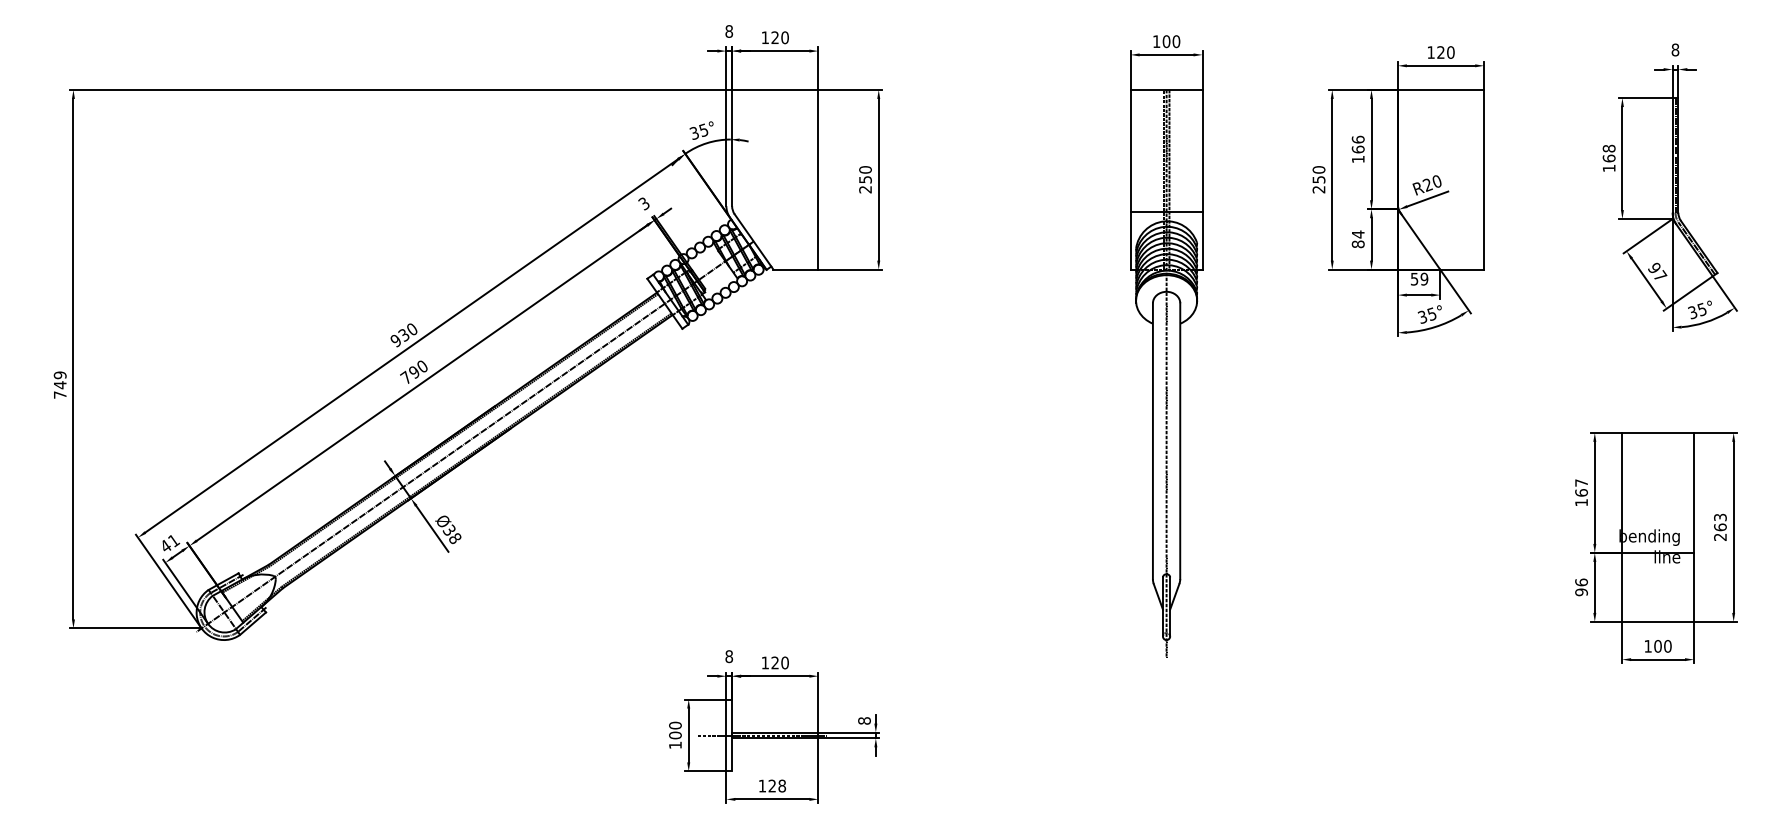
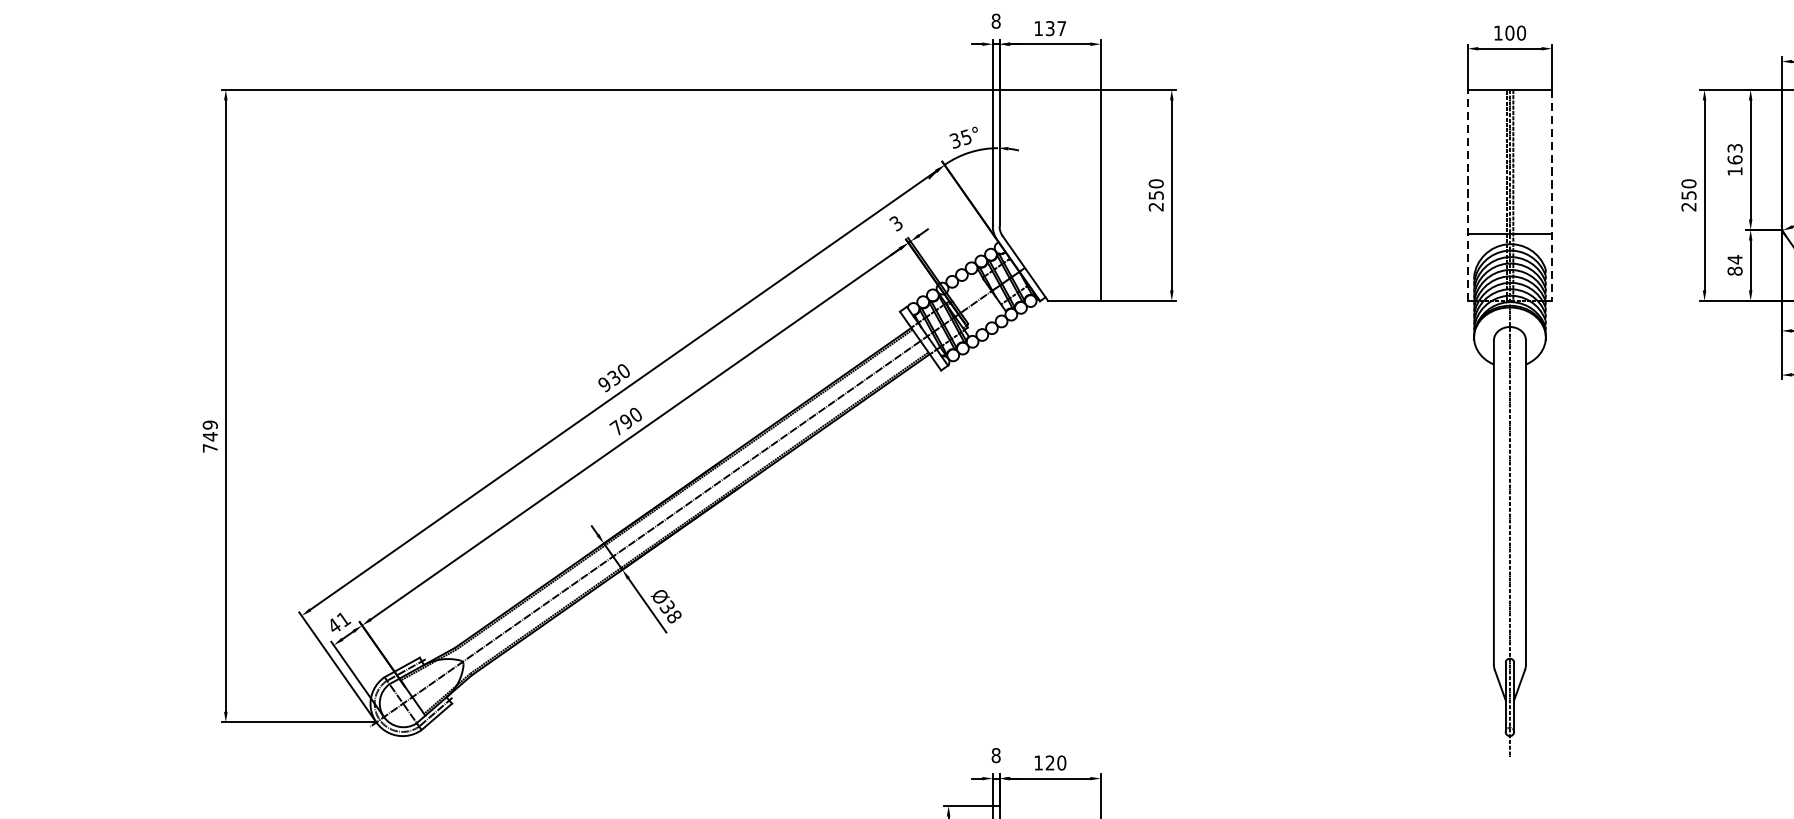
text: (779, 37) -> (1055, 28), 120 -> 137
text: (1357, 139) -> (1734, 148), 166 -> 163
line: (1130, 179) -> (1467, 195), solid -> dashed
line: (1202, 179) -> (1552, 195), solid -> dashed

